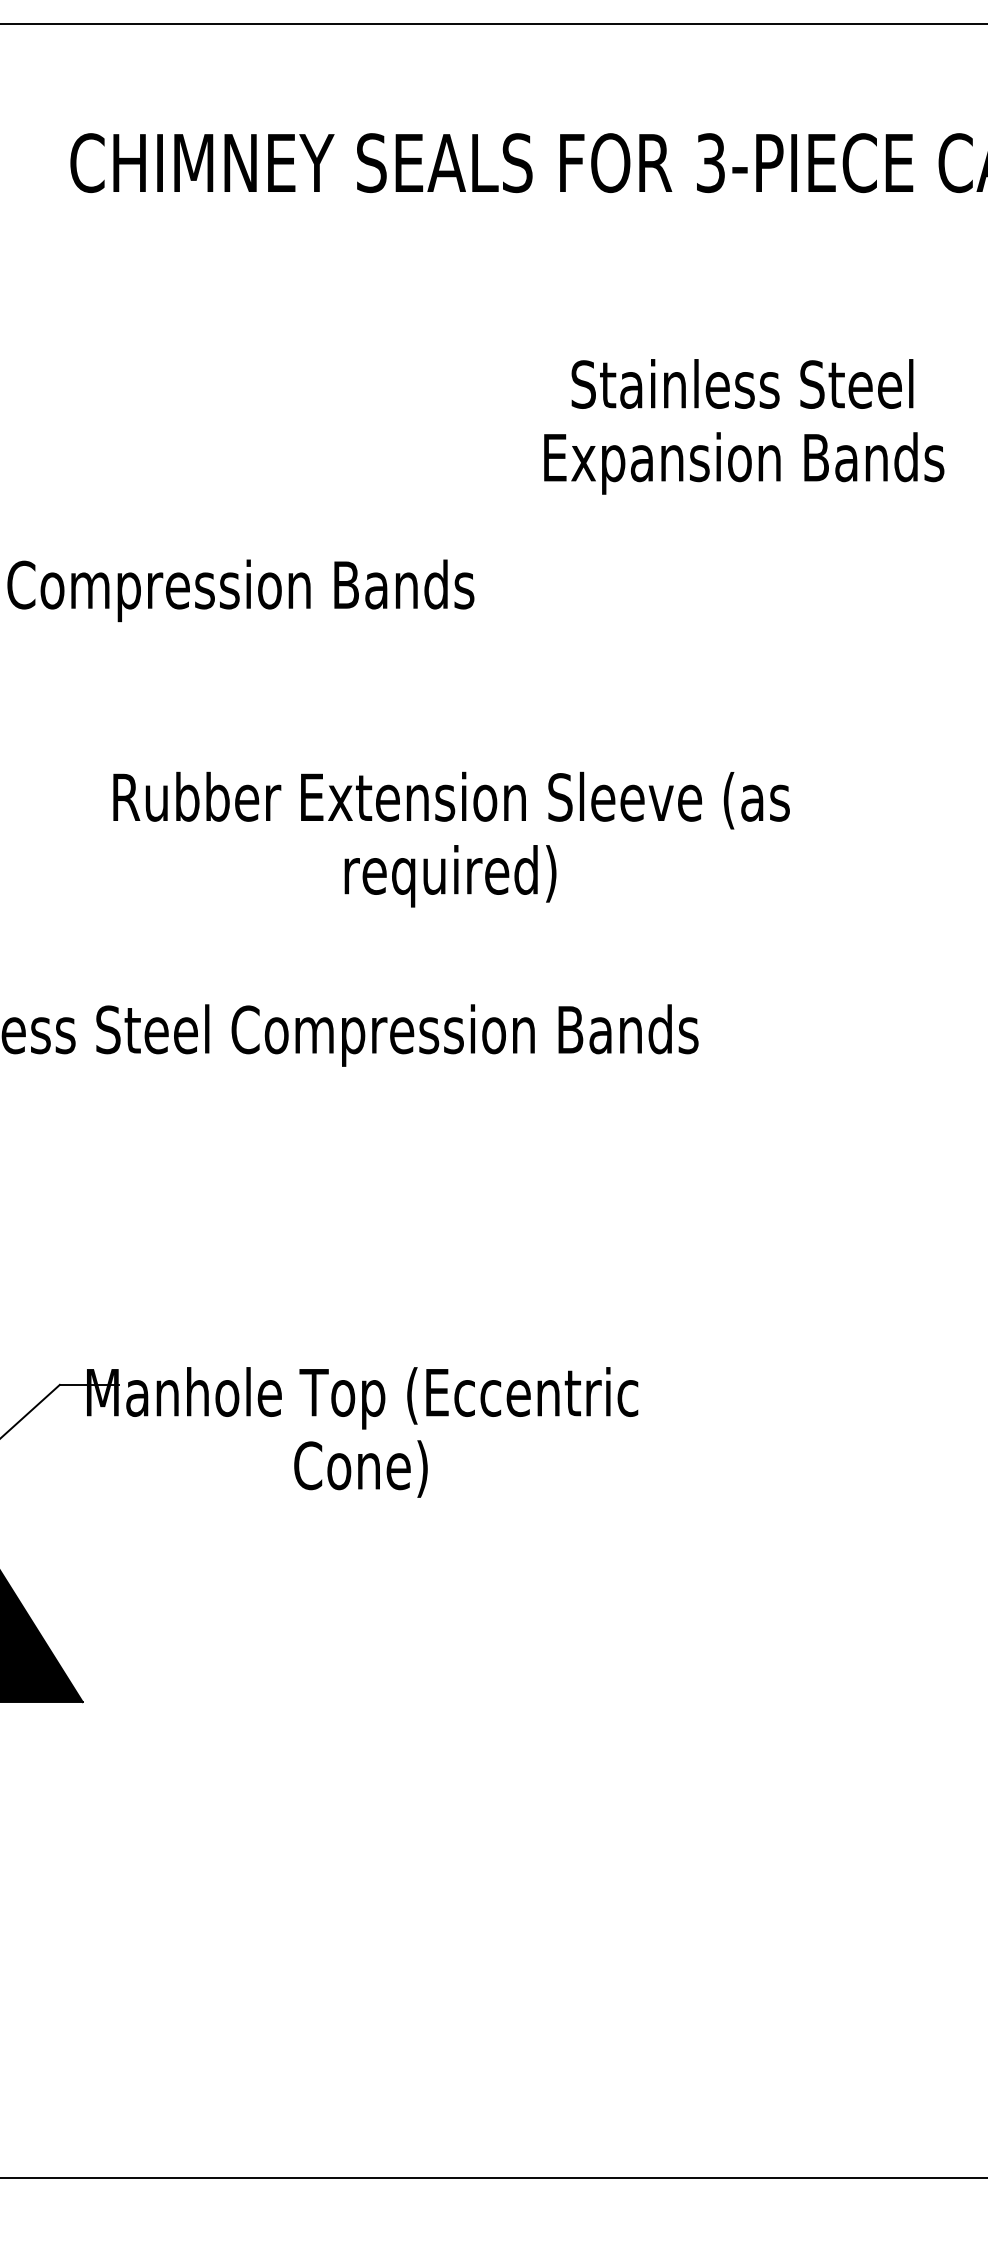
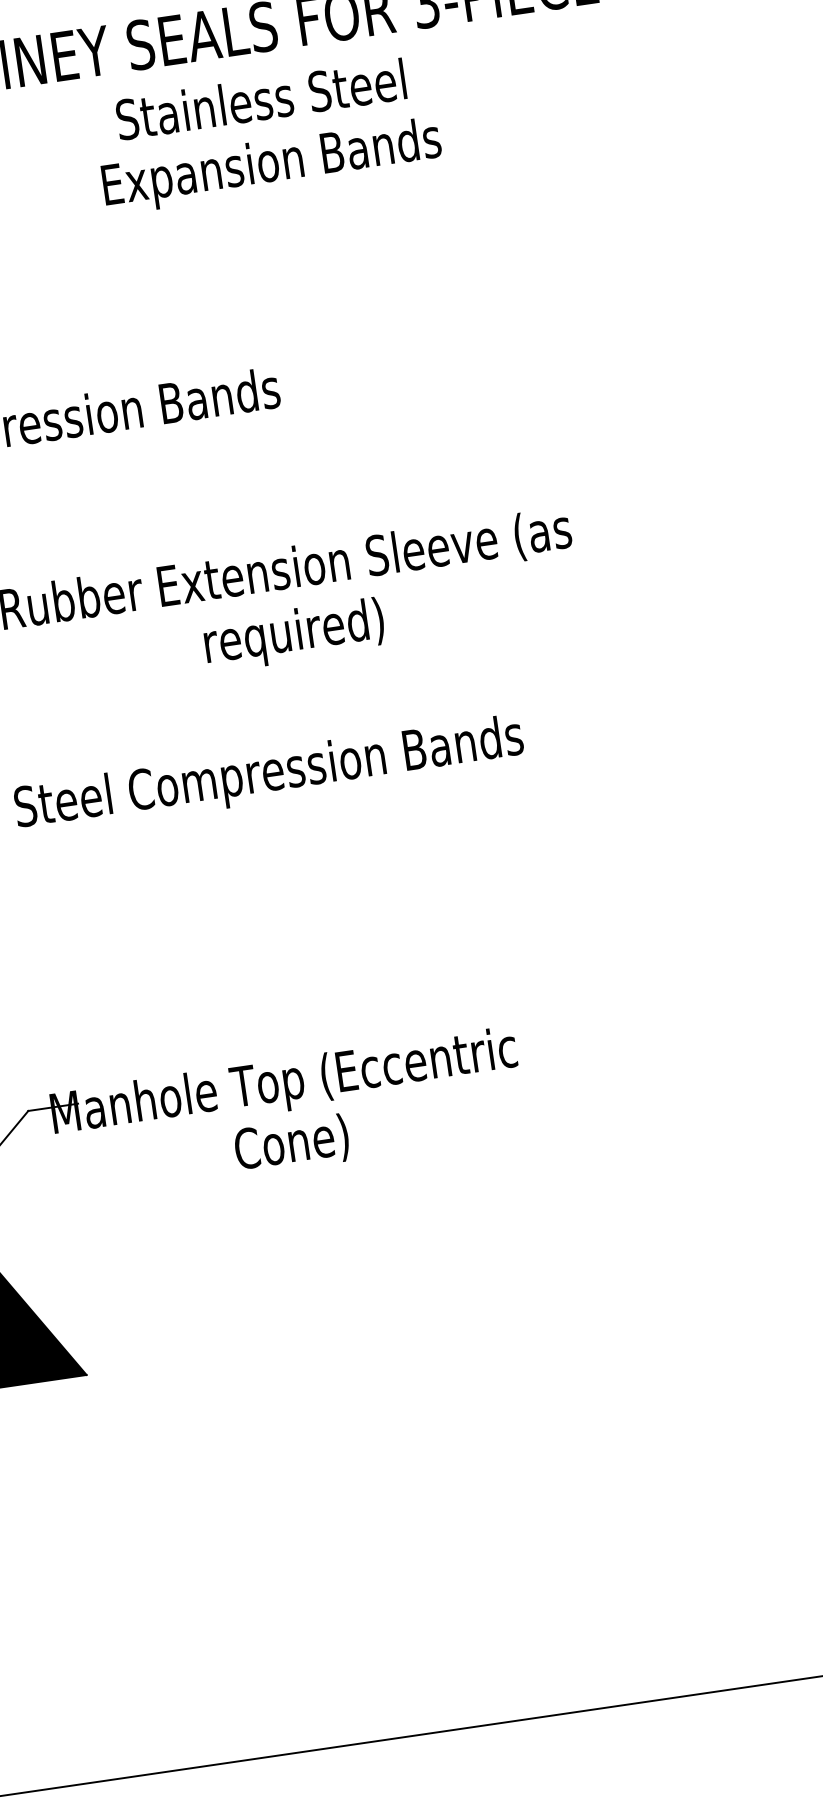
text: (744, 426) -> (267, 134), moved

